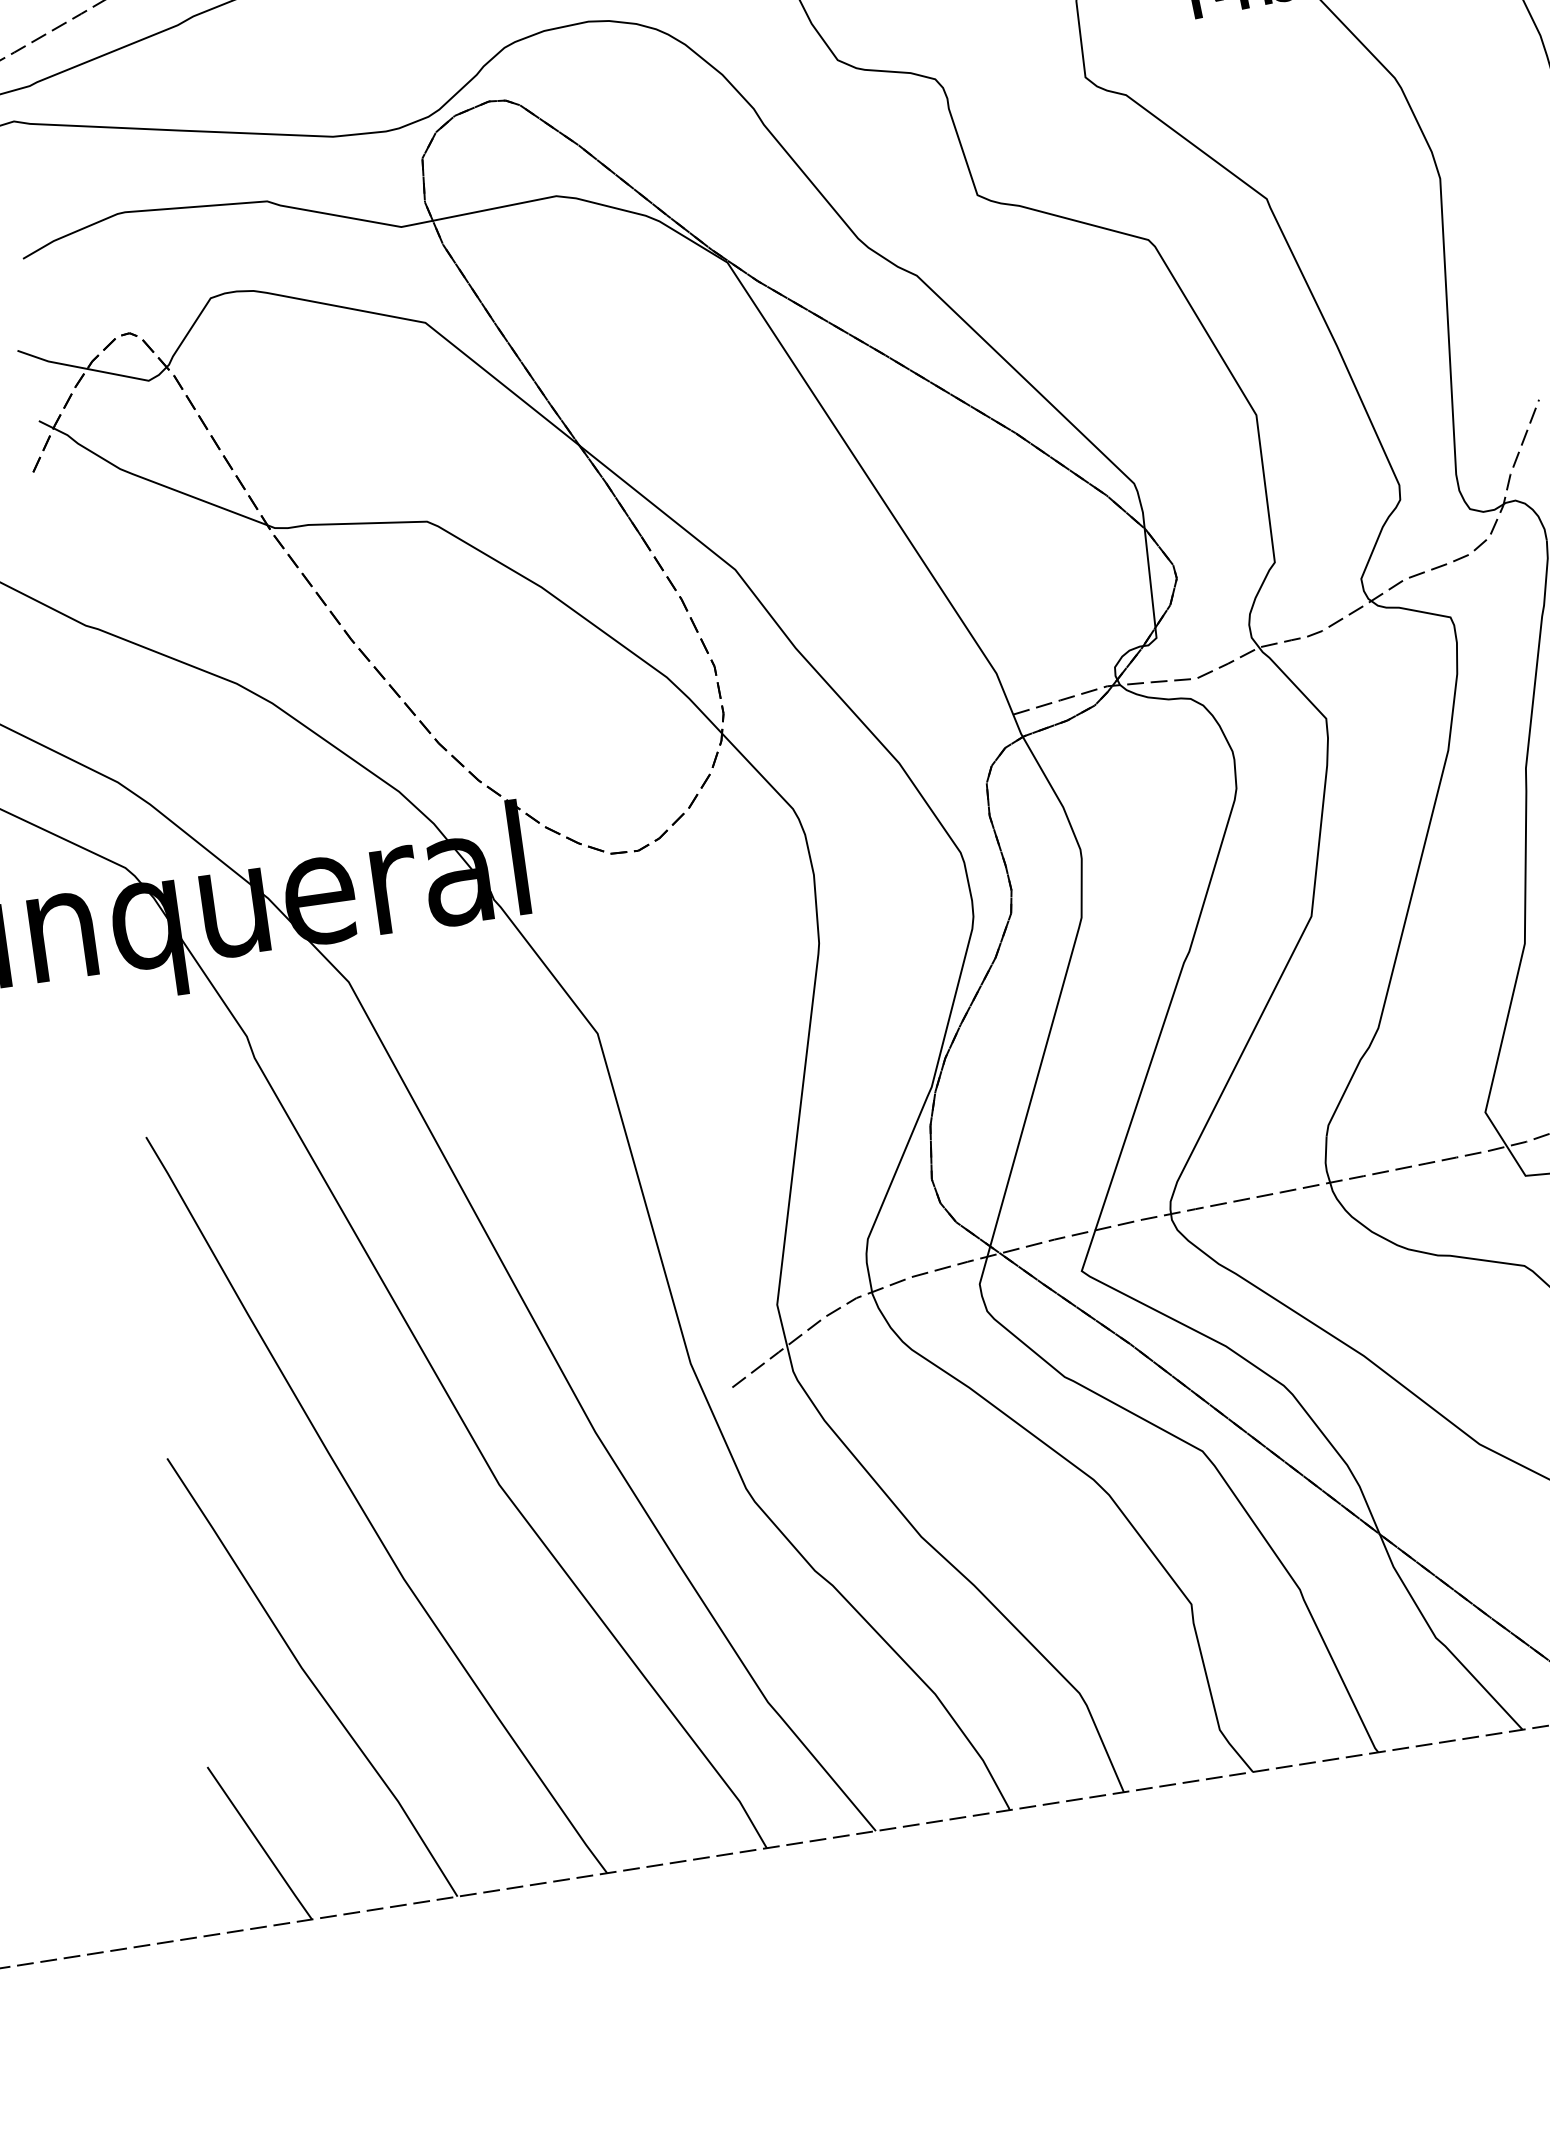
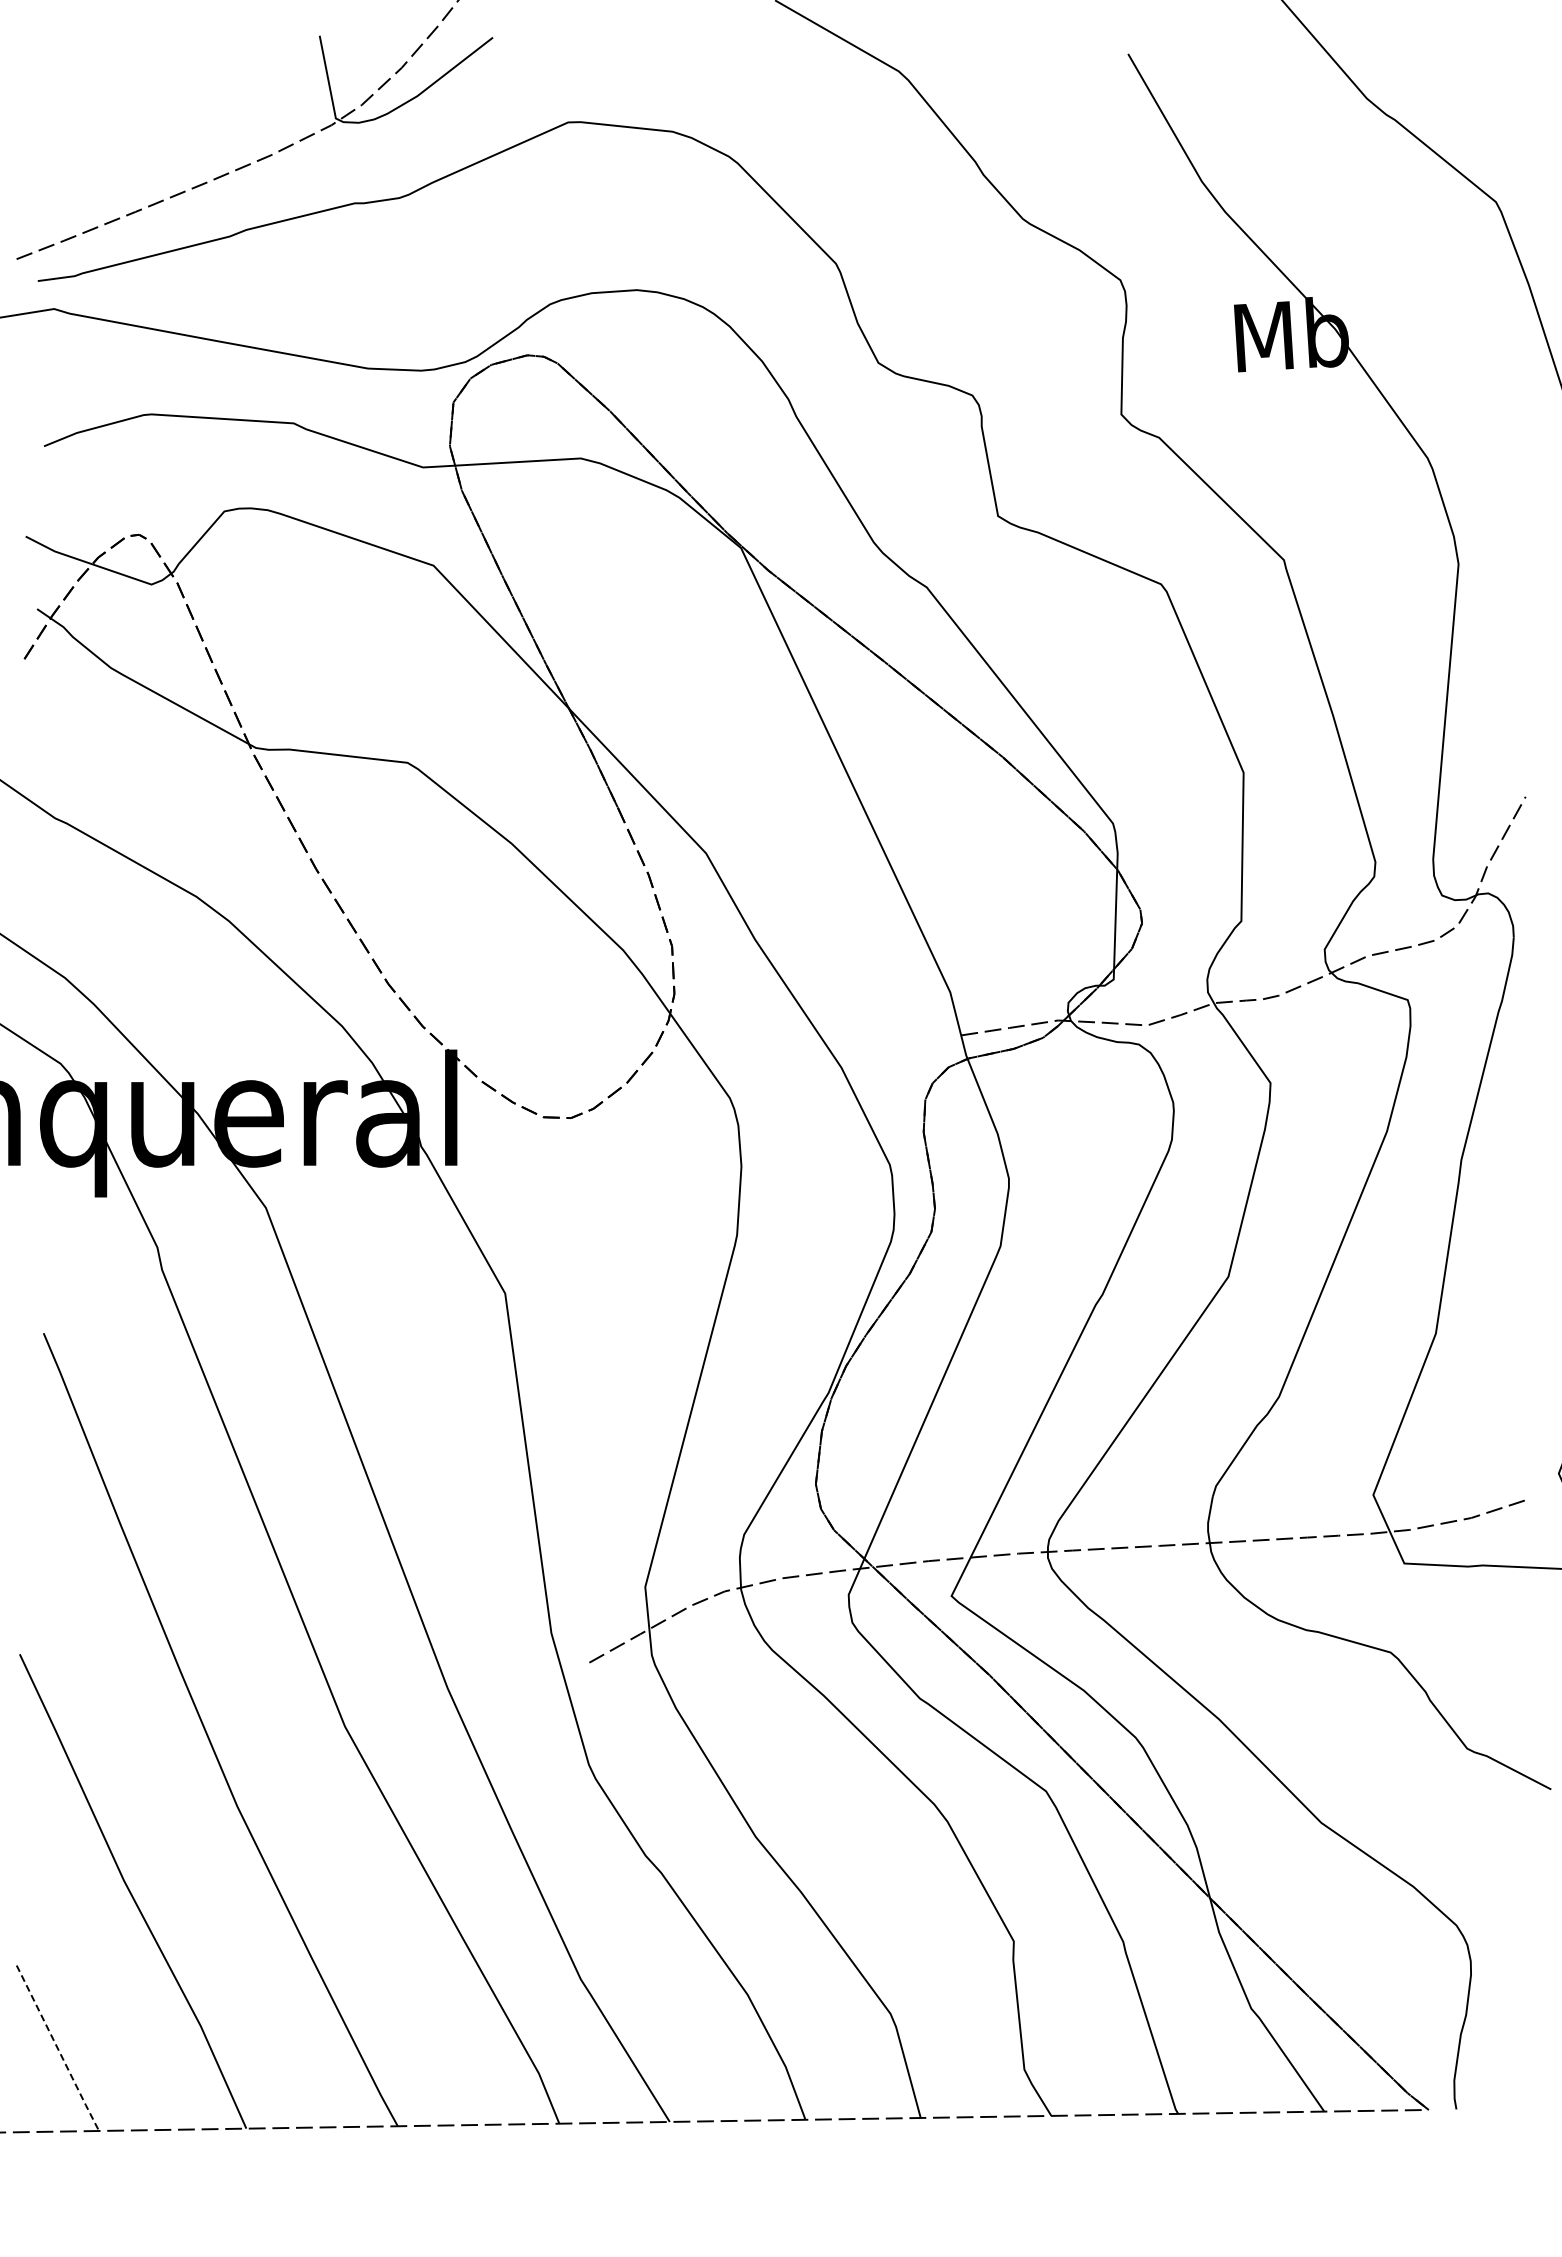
line: (260, 1844) -> (58, 2049), solid -> dashed

